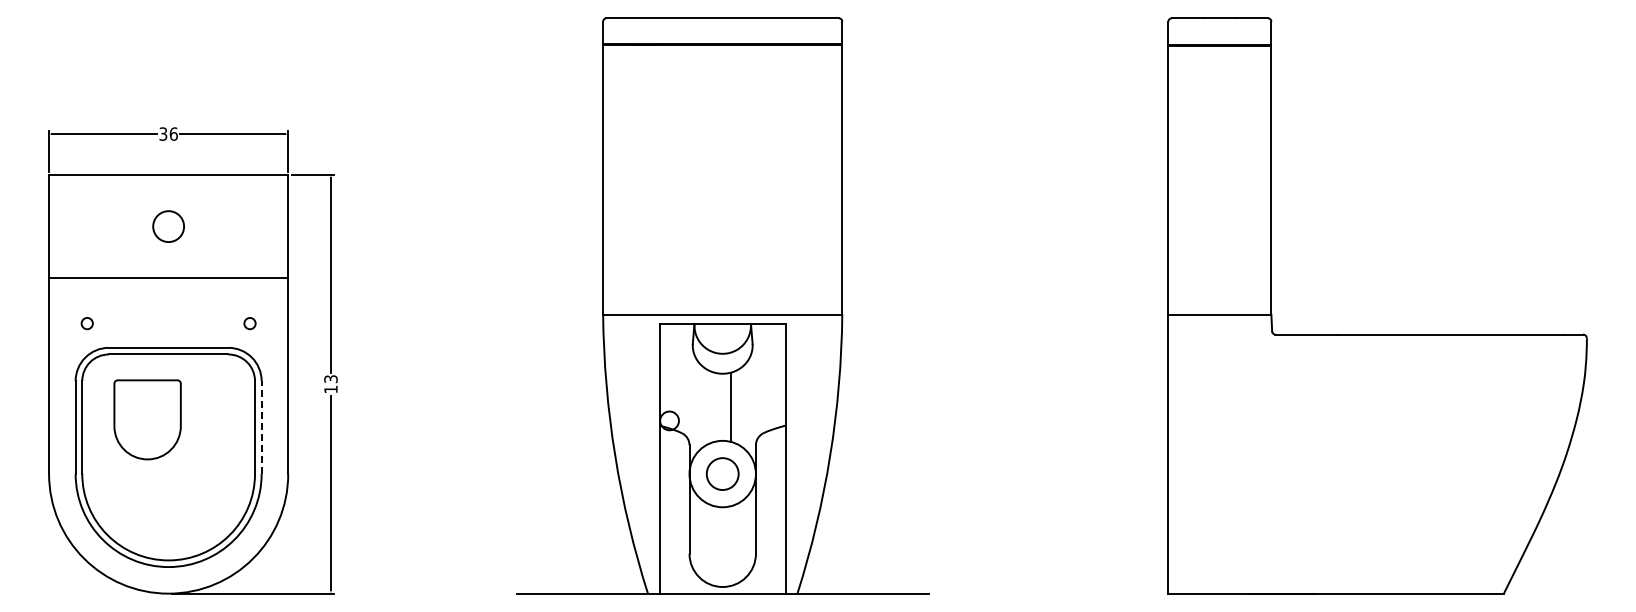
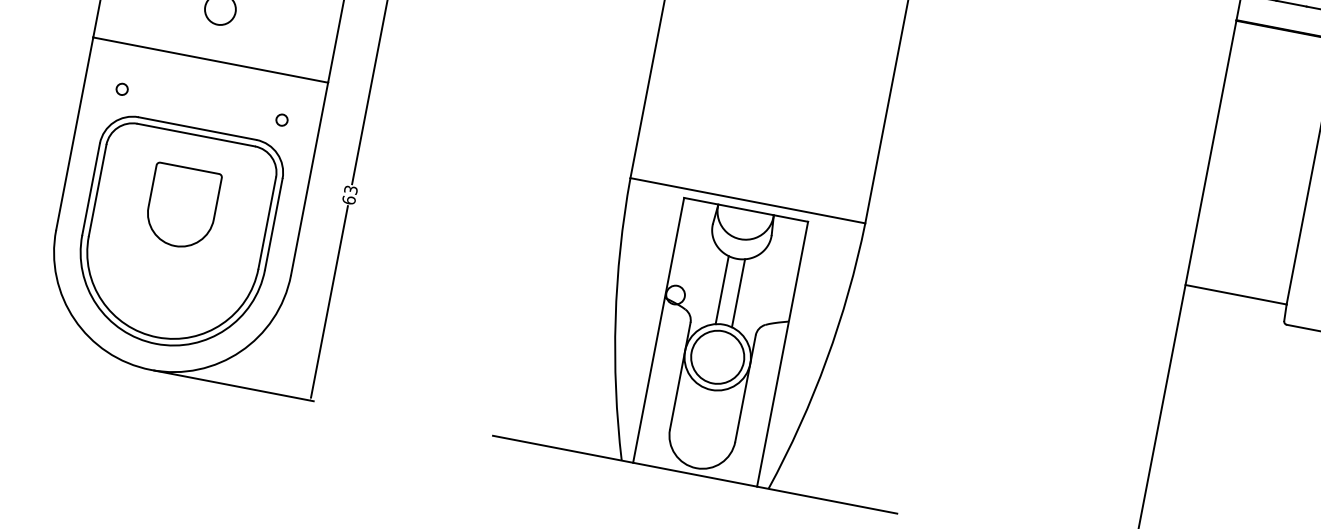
text: (330, 389) -> (348, 200), 13 -> 63
line: (714, 406) -> (722, 289), added
part: (147, 419) -> (182, 206), moved
line: (261, 427) -> (273, 224), dashed -> solid
circle: (722, 473) -> (717, 356), size x1.67

